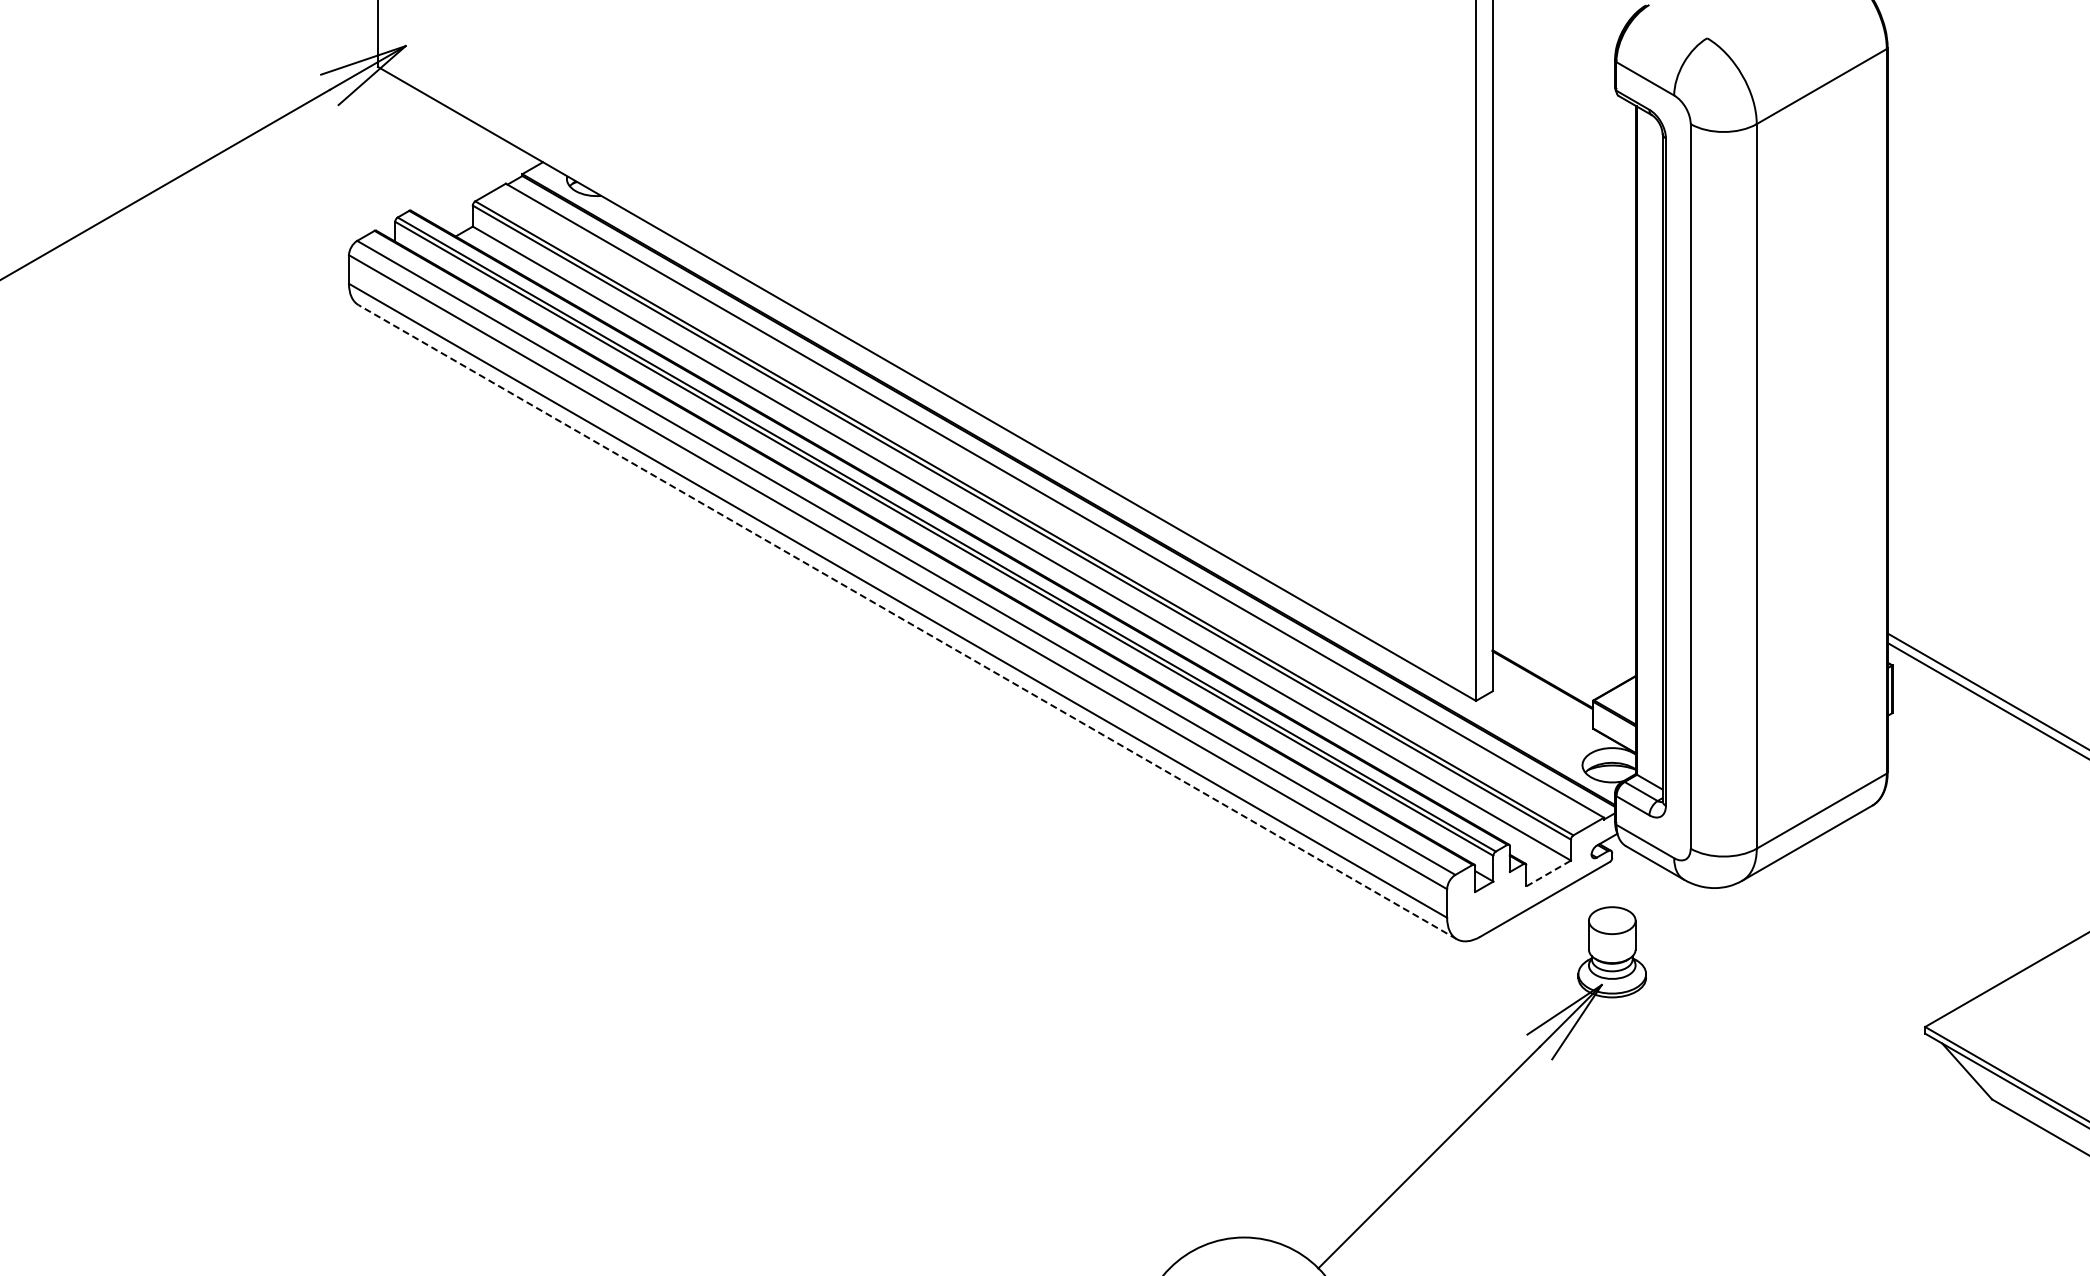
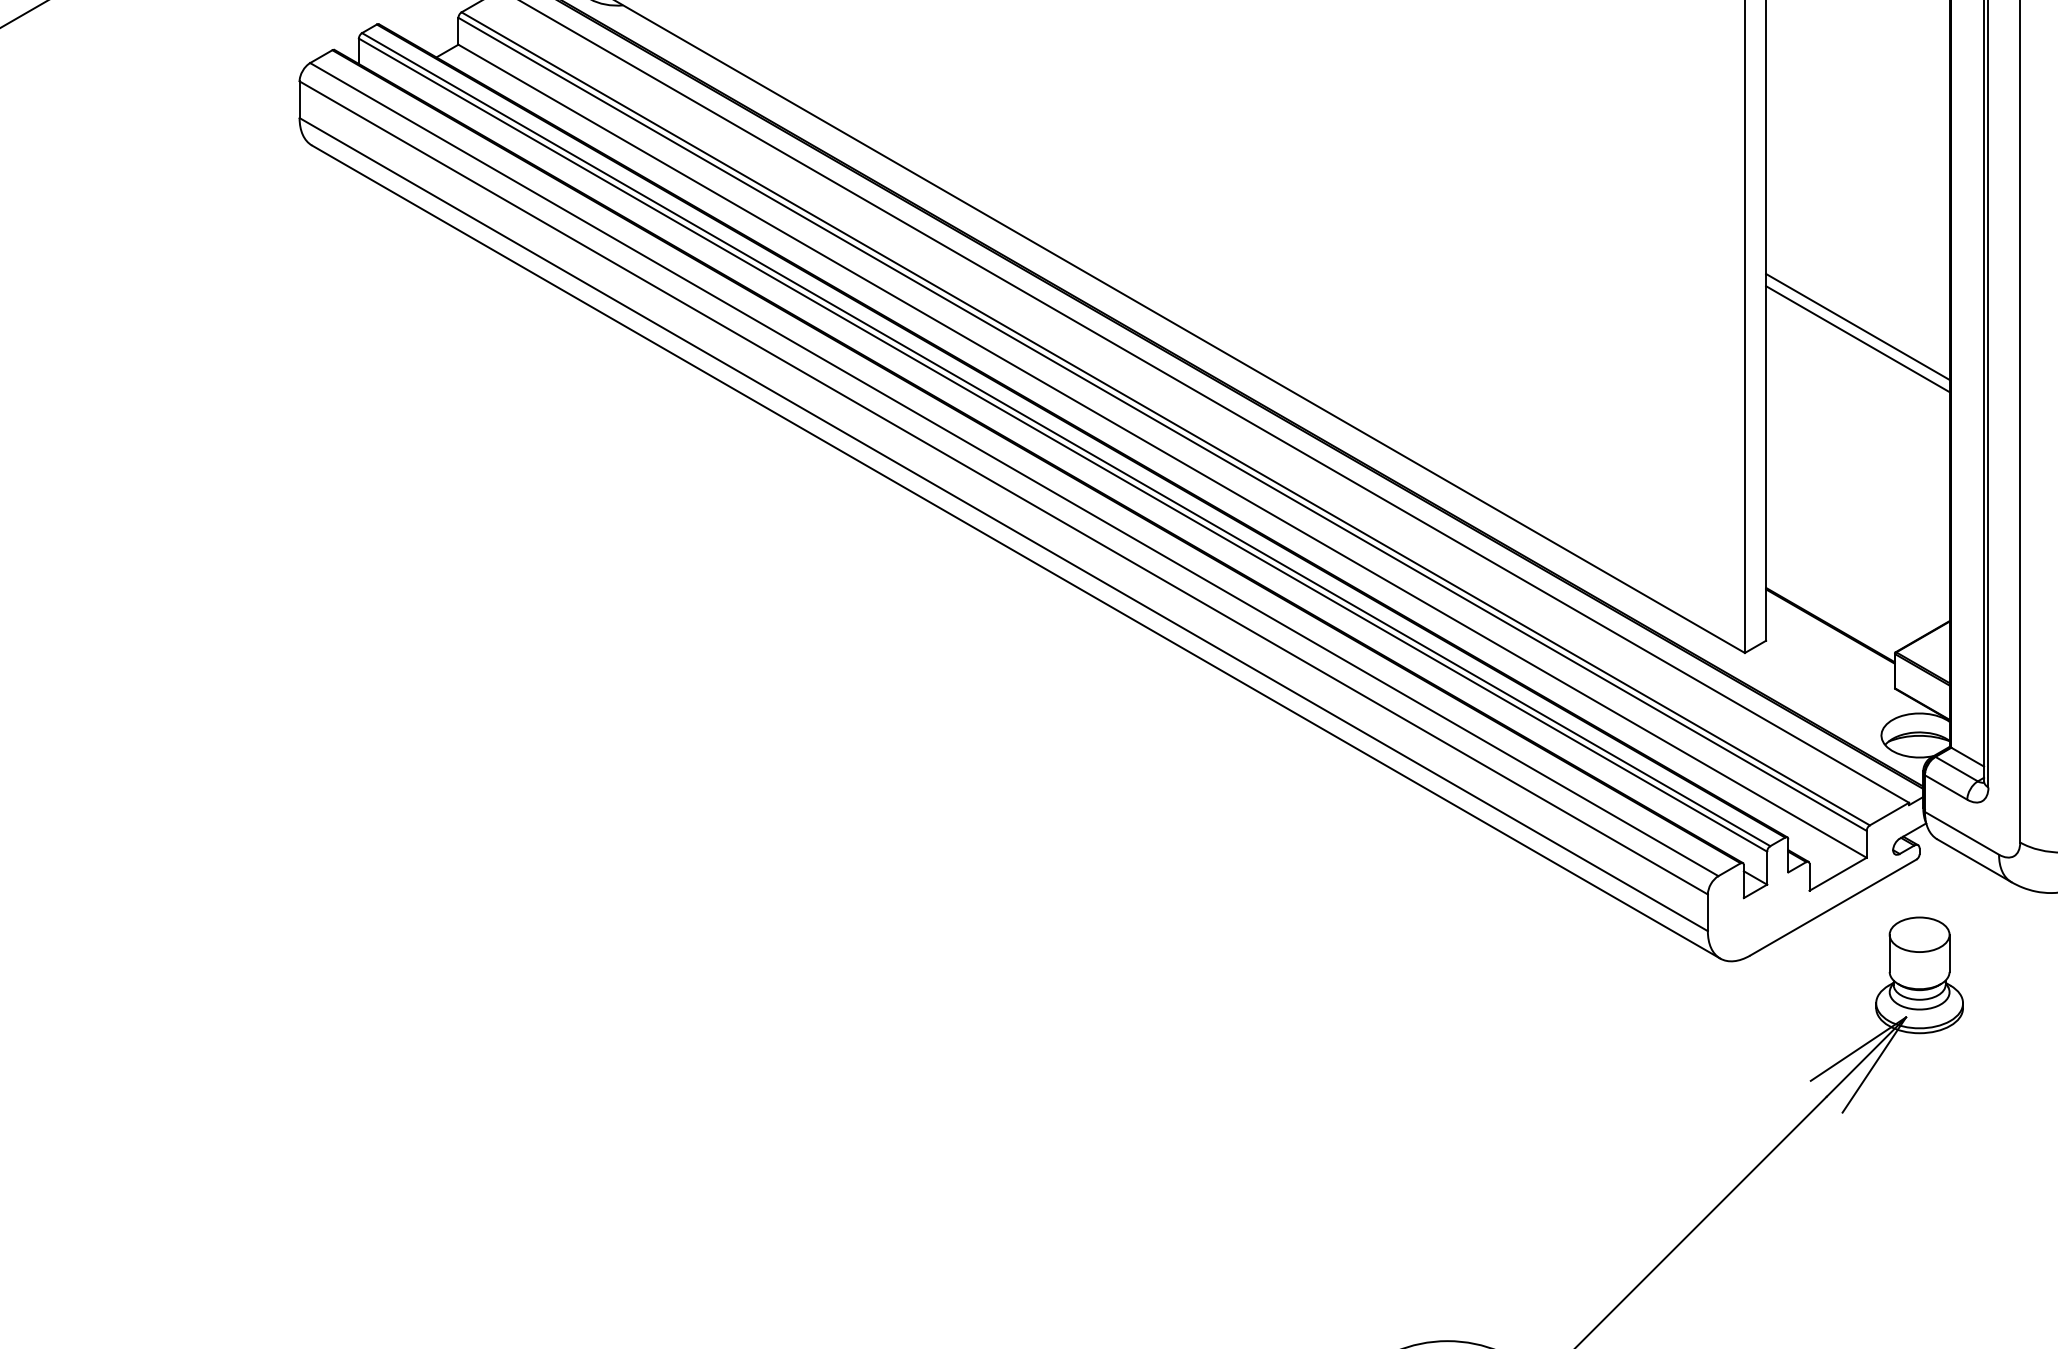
line: (1563, 446) -> (1857, 326), added
line: (1563, 455) -> (1857, 338), added
line: (907, 621) -> (1015, 551), dashed -> solid
line: (1548, 873) -> (1837, 874), dashed -> solid

